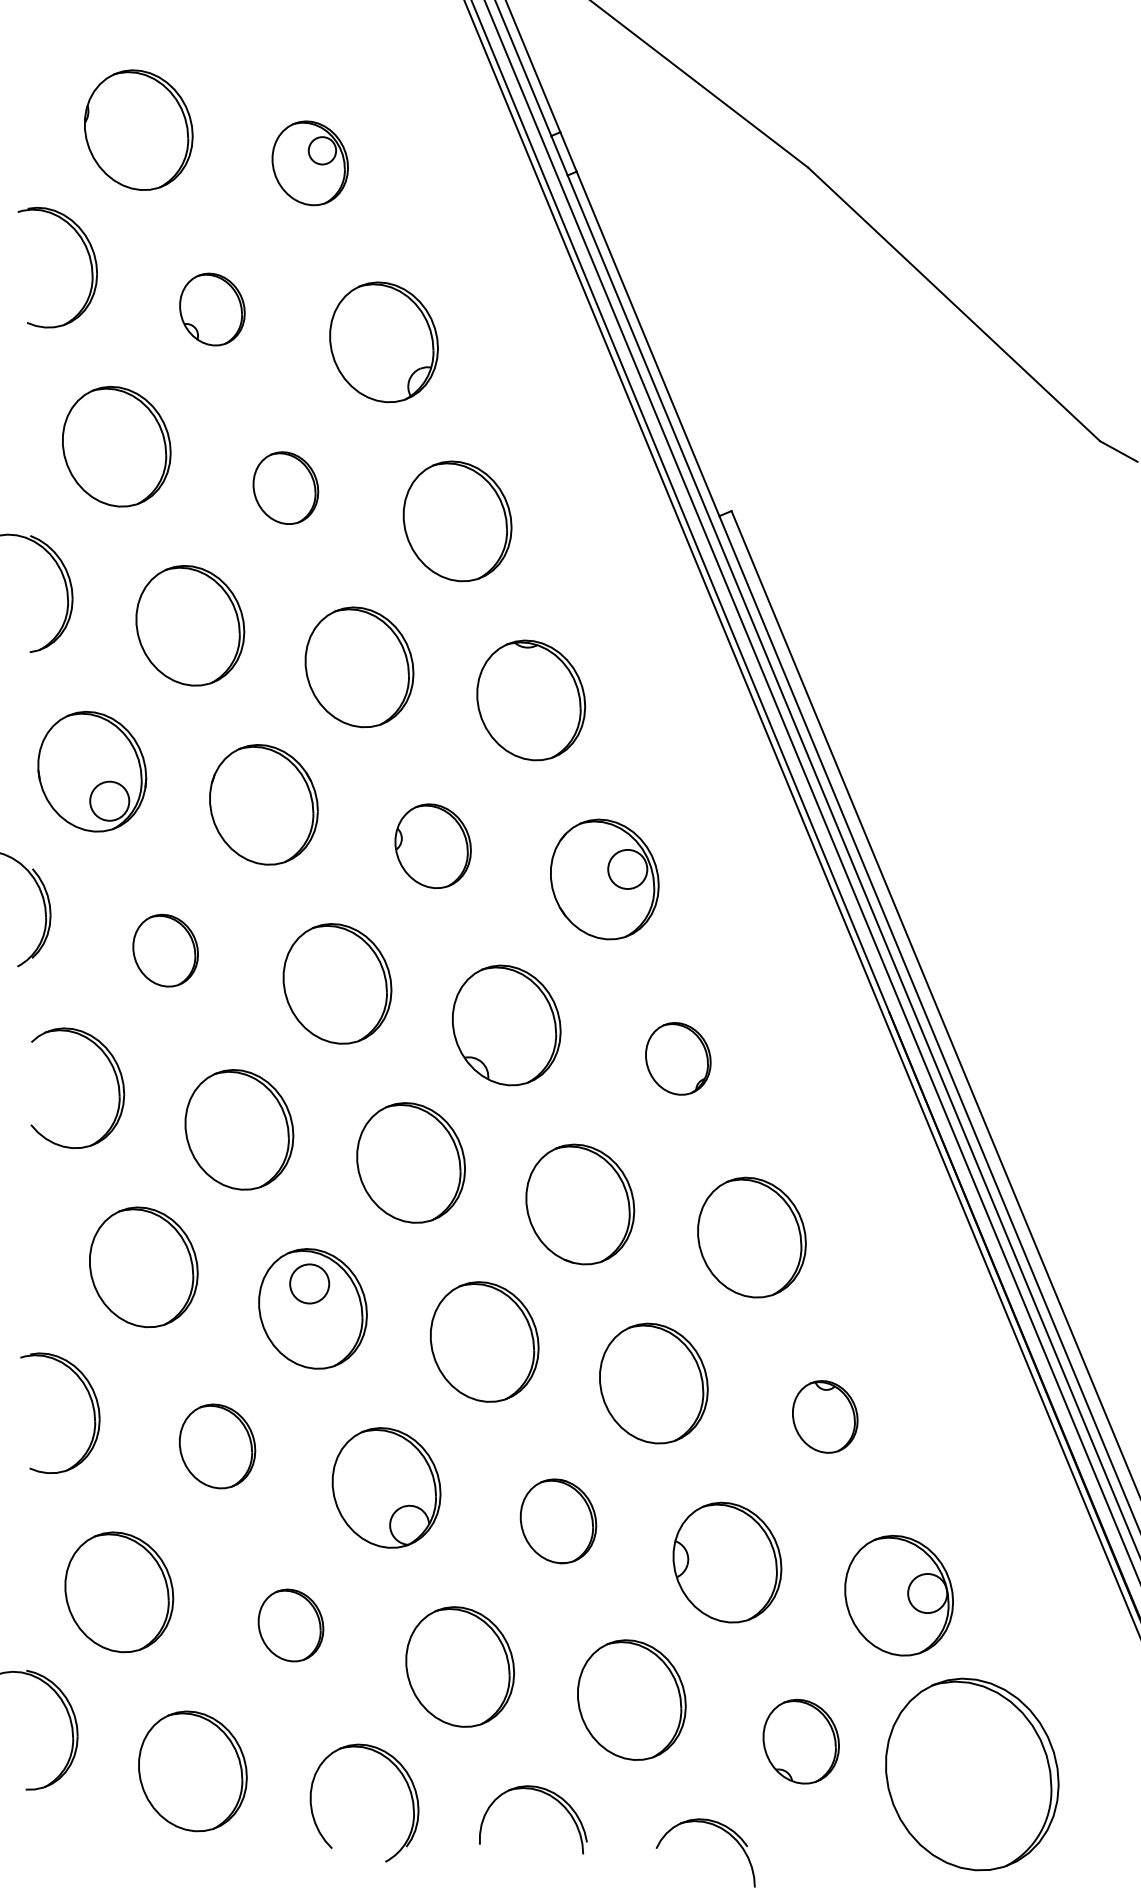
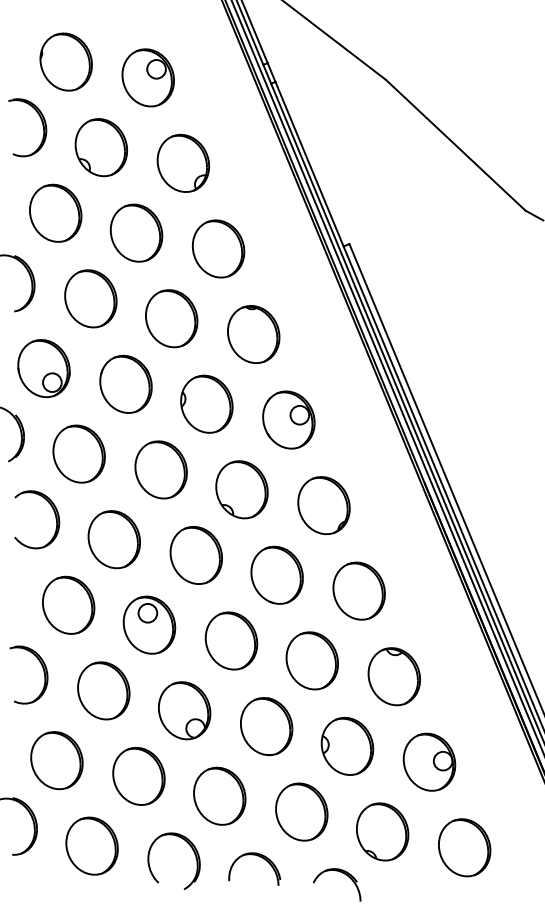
part: (308, 162) -> (147, 77), size x1.43
part: (212, 308) -> (101, 147), size x1.67
part: (285, 486) -> (136, 232), size x1.67
part: (432, 844) -> (206, 403), size x1.43
part: (164, 949) -> (78, 453), size x1.67
part: (677, 1058) -> (323, 505), size x1.67
part: (823, 1416) -> (393, 676), size x1.67
part: (216, 1445) -> (103, 690), size x1.43
part: (557, 1520) -> (266, 726), size x1.43
part: (290, 1625) -> (138, 776), size x1.67
part: (800, 1740) -> (382, 831), size x1.43
part: (972, 1774) -> (464, 847), size x0.62

